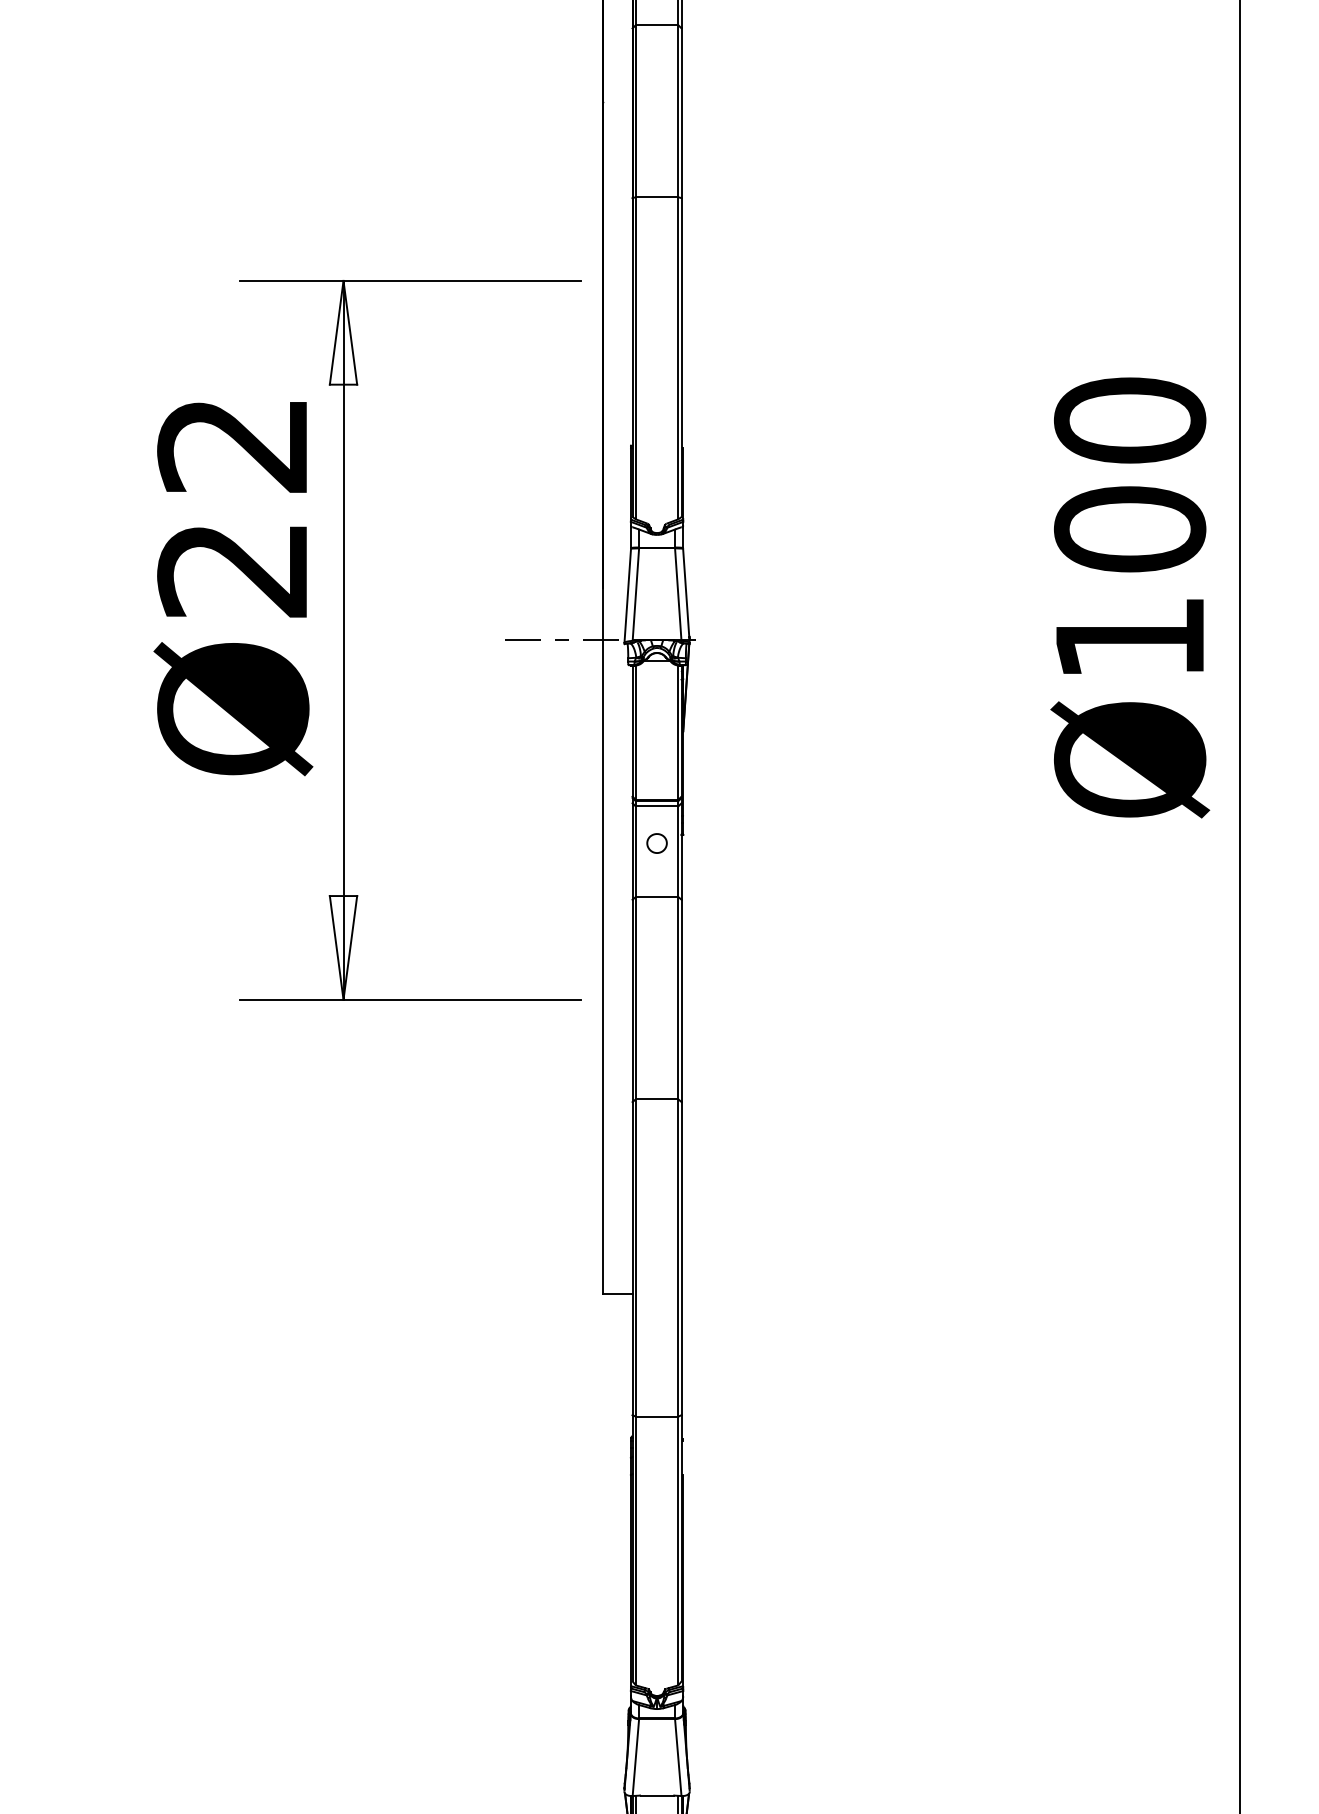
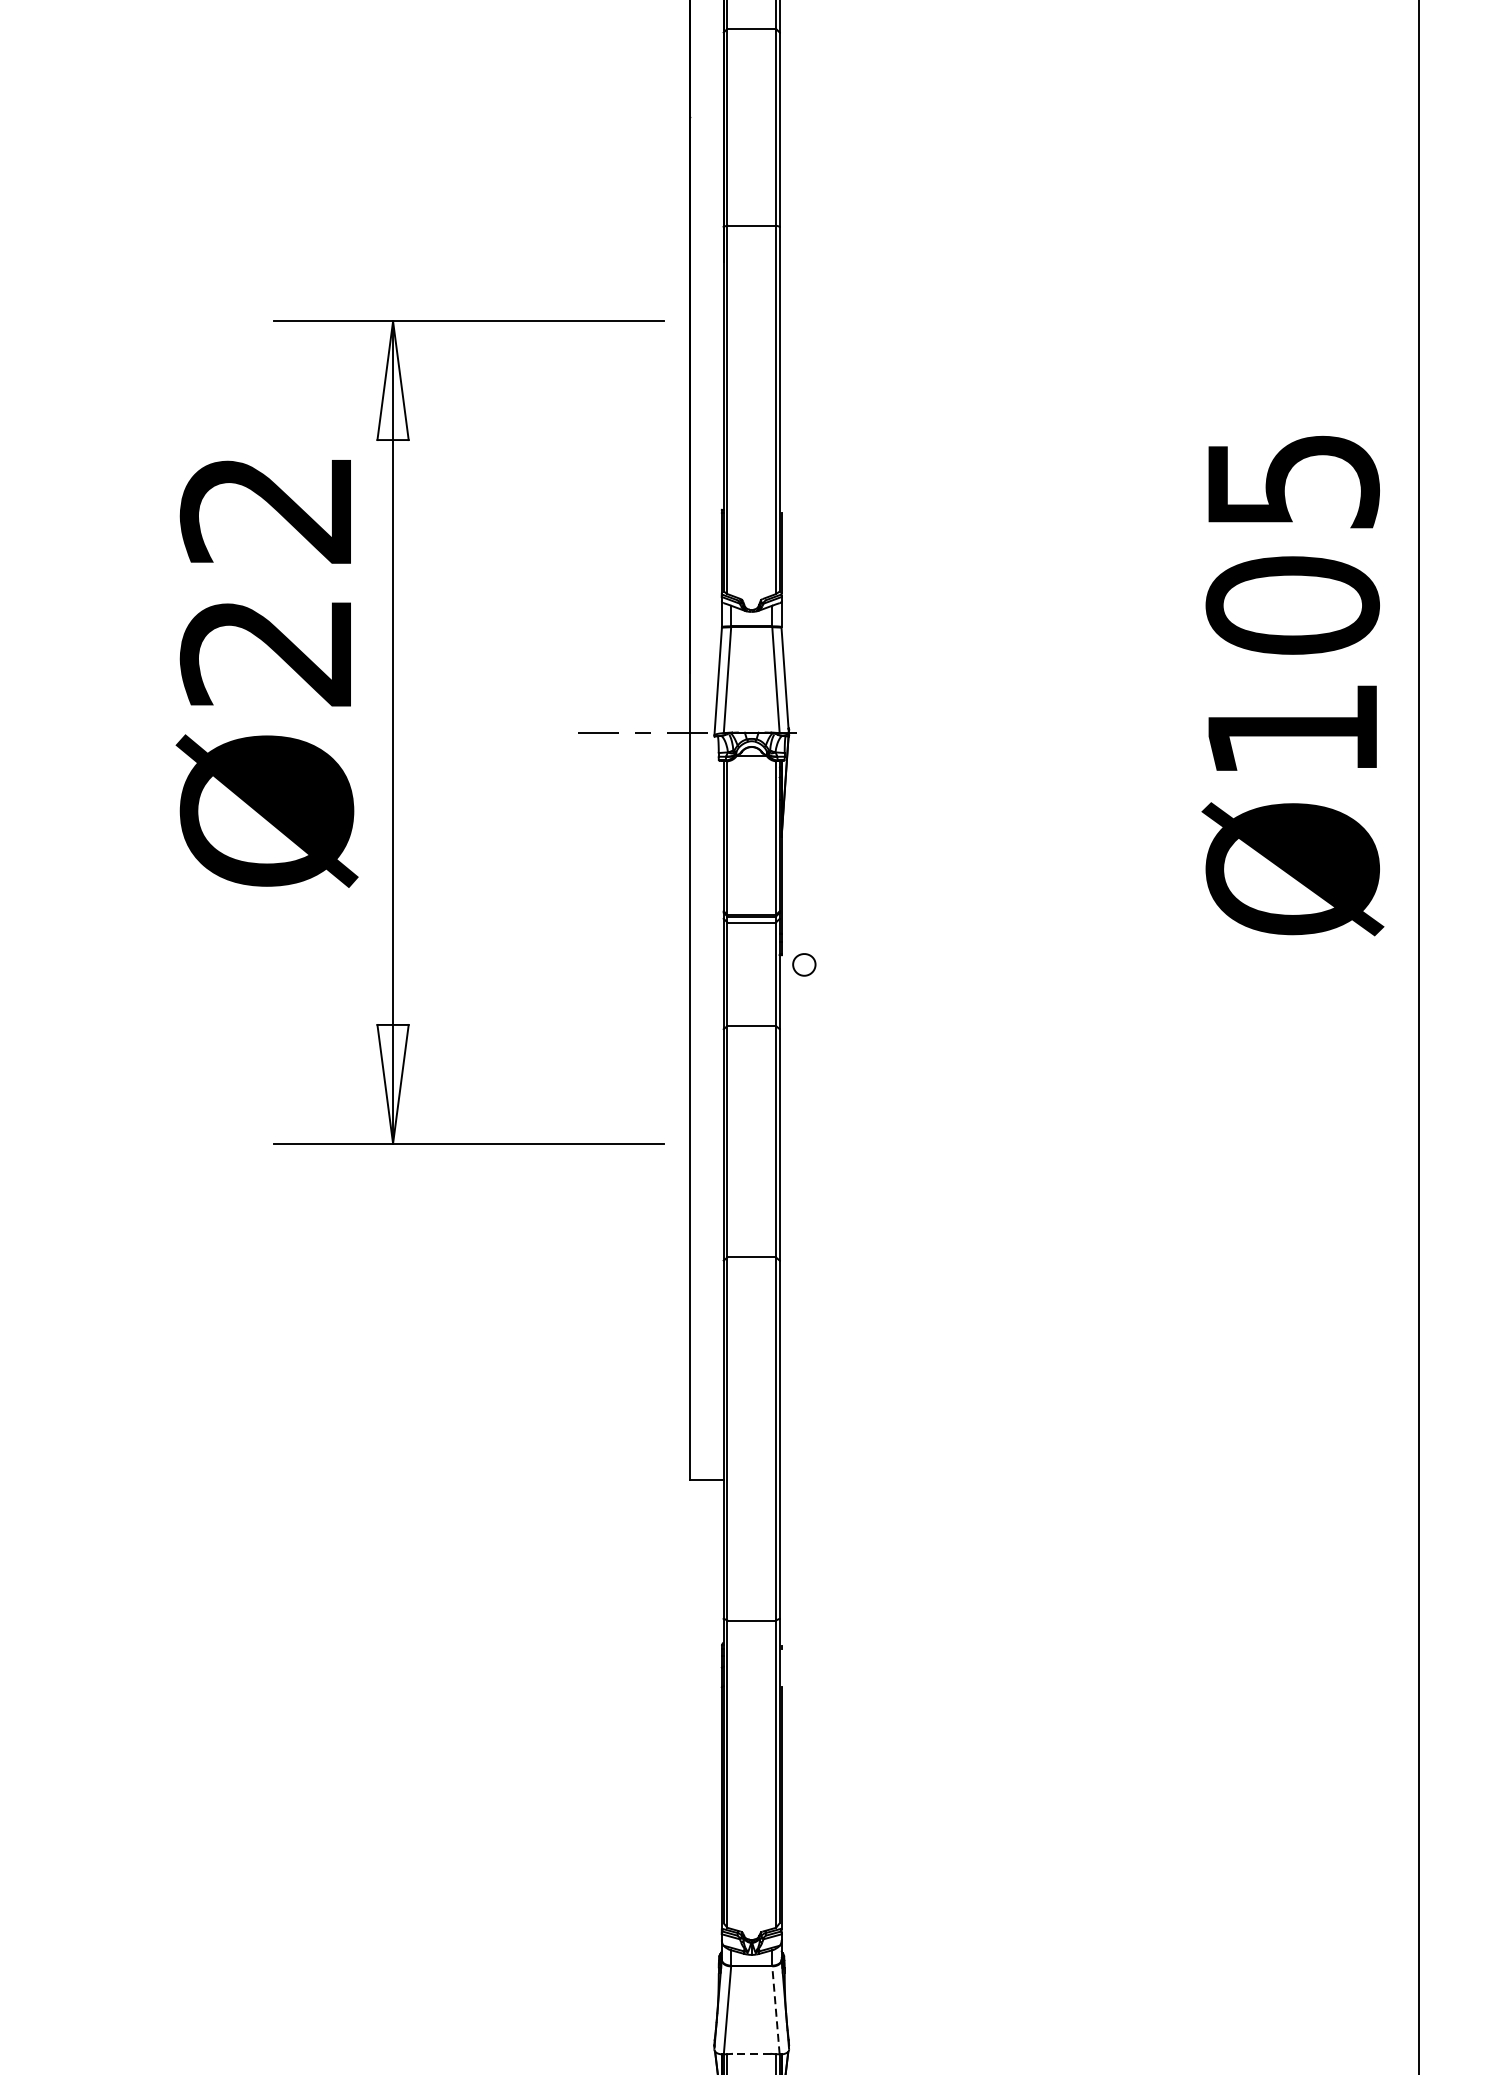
text: (1129, 420) -> (1292, 481), Ø100 -> Ø105
part: (656, 843) -> (803, 964), moved
line: (678, 1757) -> (776, 2010), solid -> dashed
line: (656, 1795) -> (751, 2053), solid -> dashed

